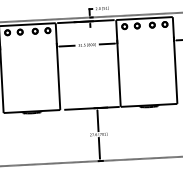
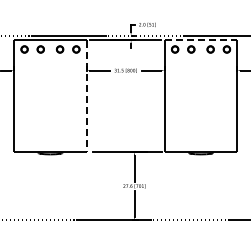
line: (144, 18) -> (201, 40), solid -> dashed
line: (57, 66) -> (86, 96), solid -> dashed

